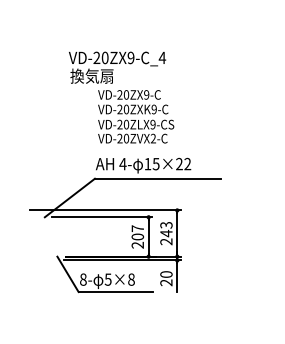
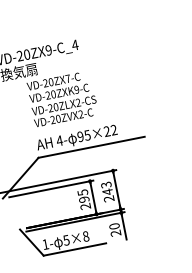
text: (146, 94) -> (67, 78), VD-20ZX9-C -> VD-20ZX7-C
text: (152, 124) -> (77, 102), VD-20ZLX9-CS -> VD-20ZLX2-CS
text: (147, 163) -> (80, 136), 15×22 -> 95×22
text: (137, 232) -> (83, 195), 207 -> 295
text: (83, 279) -> (45, 244), 8- -> 1-

